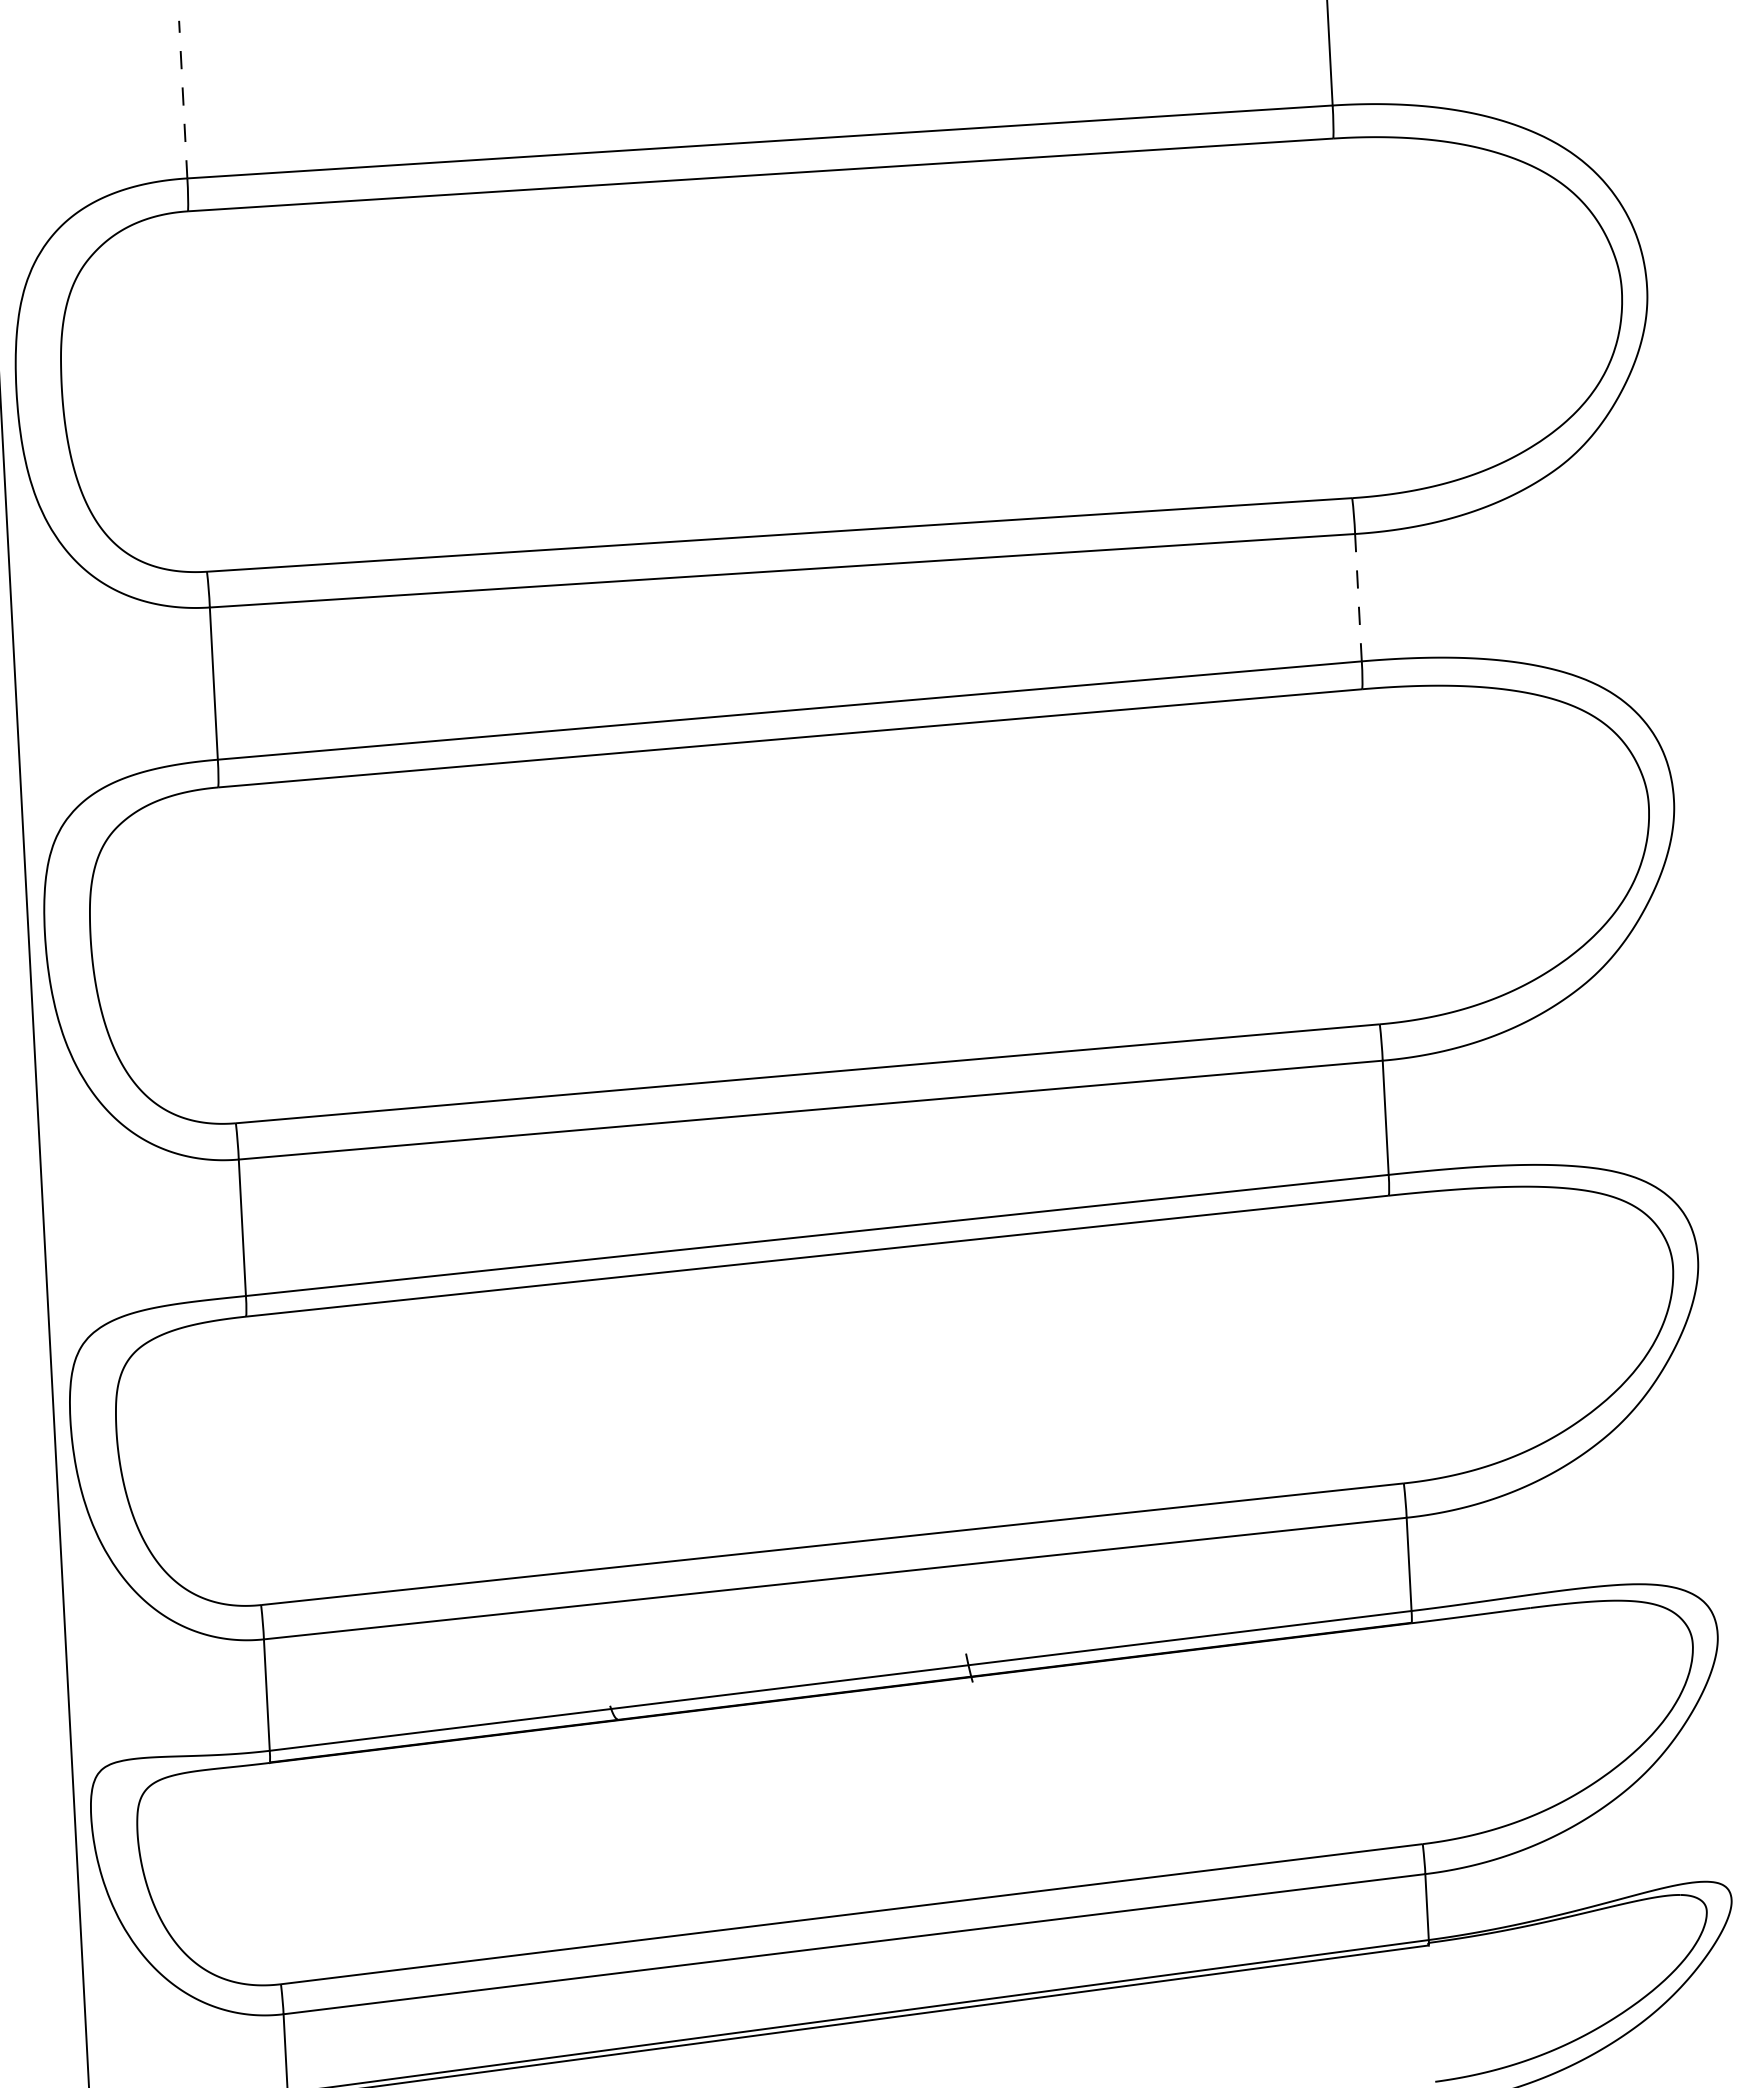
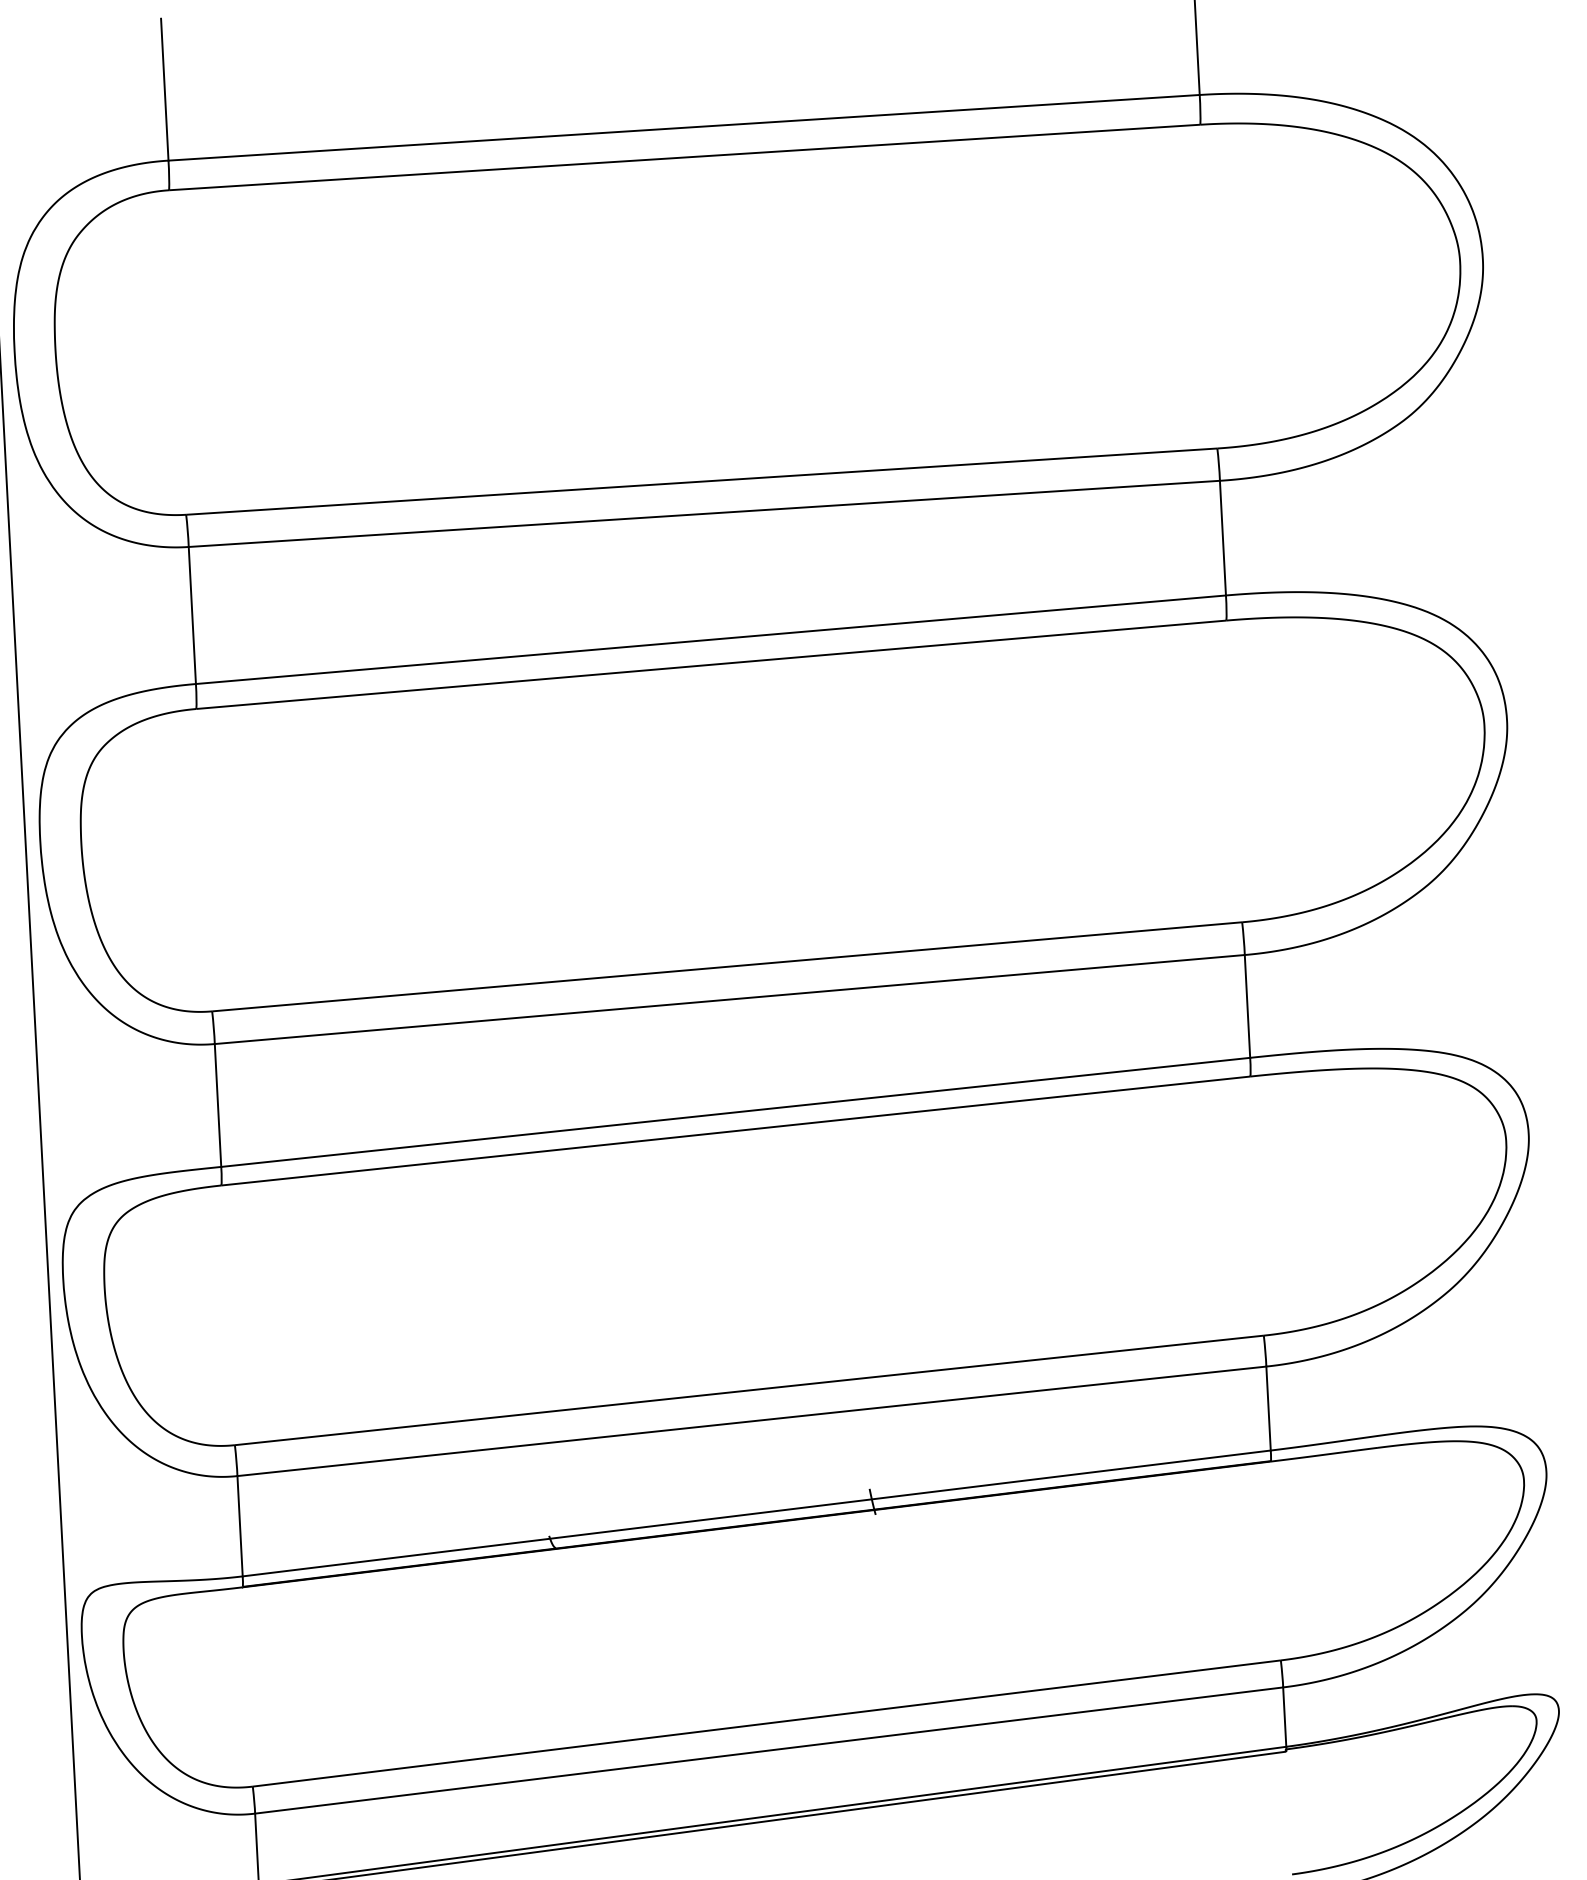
line: (183, 99) -> (165, 89), dashed -> solid
line: (1358, 597) -> (1222, 537), dashed -> solid

